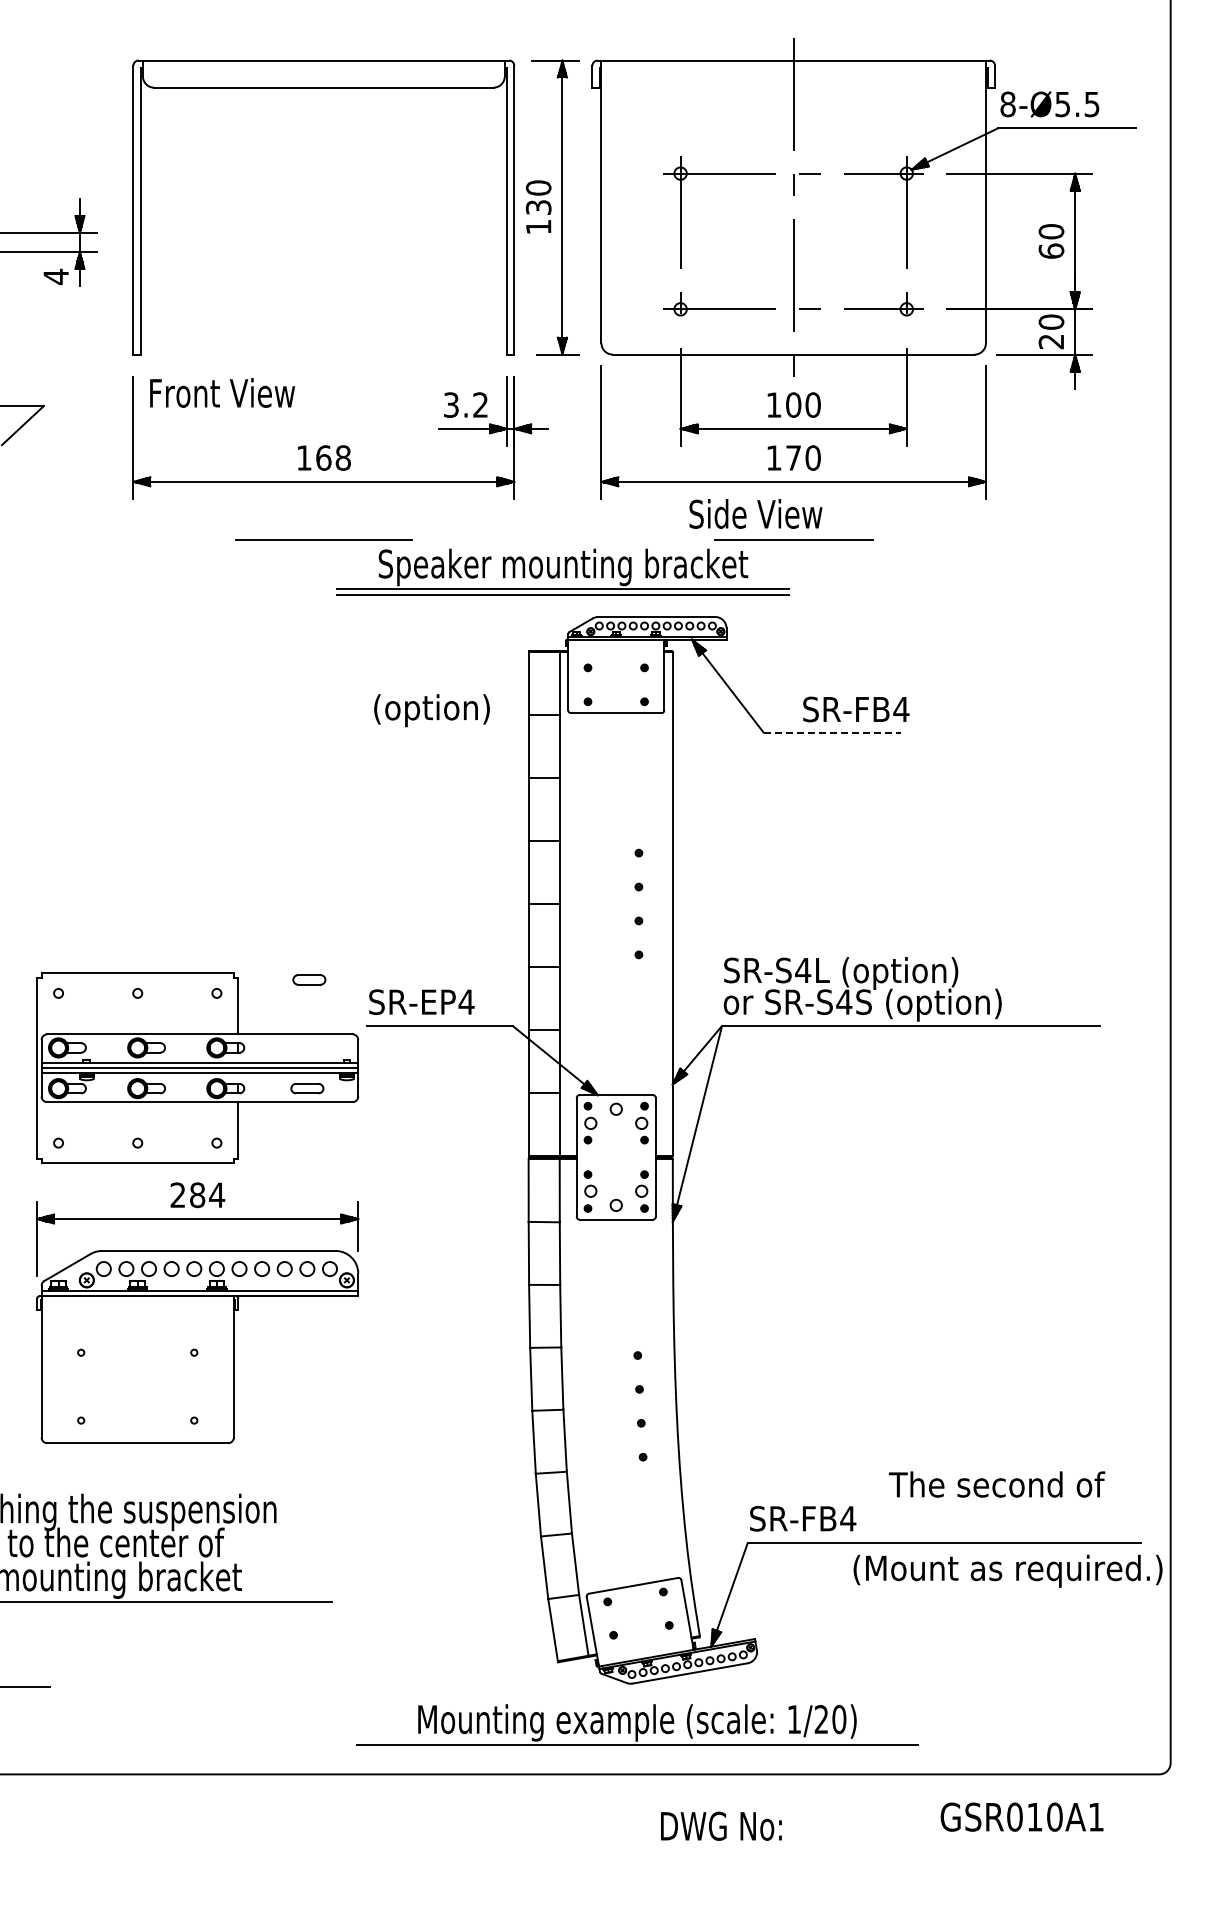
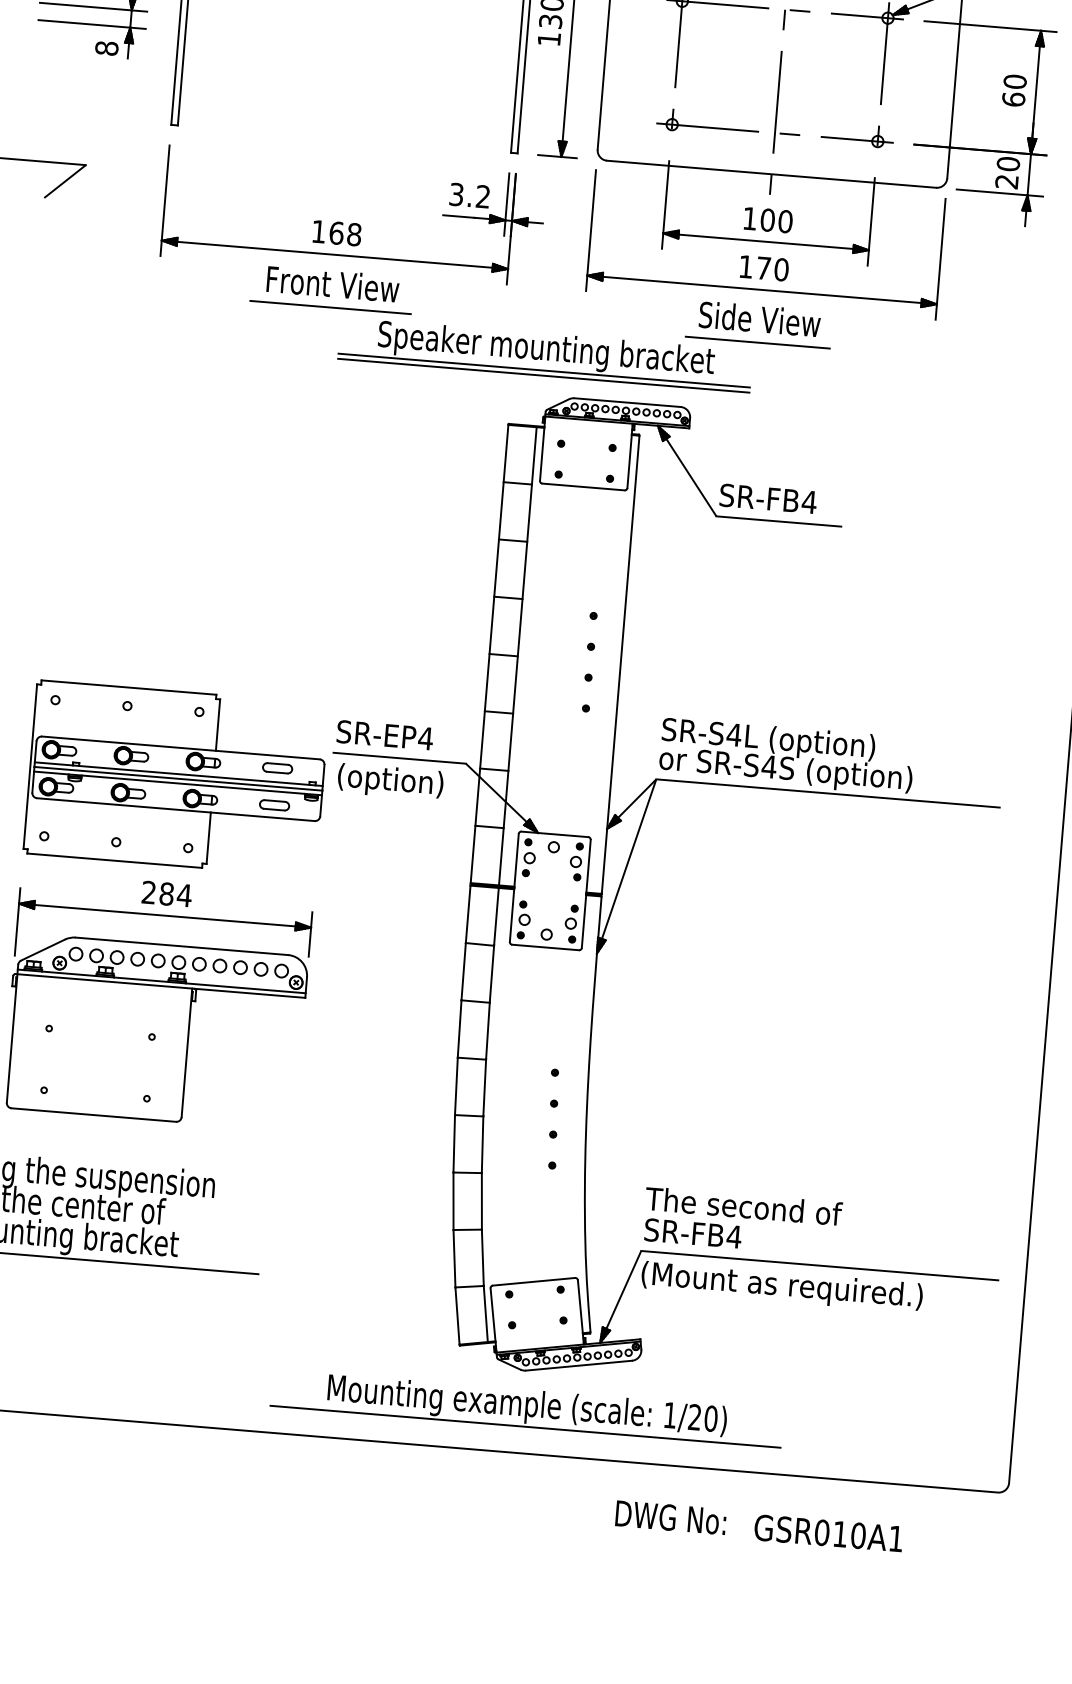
text: (56, 276) -> (107, 48), 4 -> 8
text: (222, 392) -> (333, 283), moved
text: (755, 513) -> (759, 318), moved
text: (856, 709) -> (768, 498), moved
text: (431, 710) -> (390, 781), moved
line: (832, 733) -> (778, 521), dashed -> solid
part: (309, 979) -> (277, 767), moved
text: (997, 1484) -> (744, 1206), moved
text: (1007, 1570) -> (781, 1286), moved
text: (1021, 1816) -> (828, 1532), moved
text: (721, 1825) -> (671, 1517), moved

